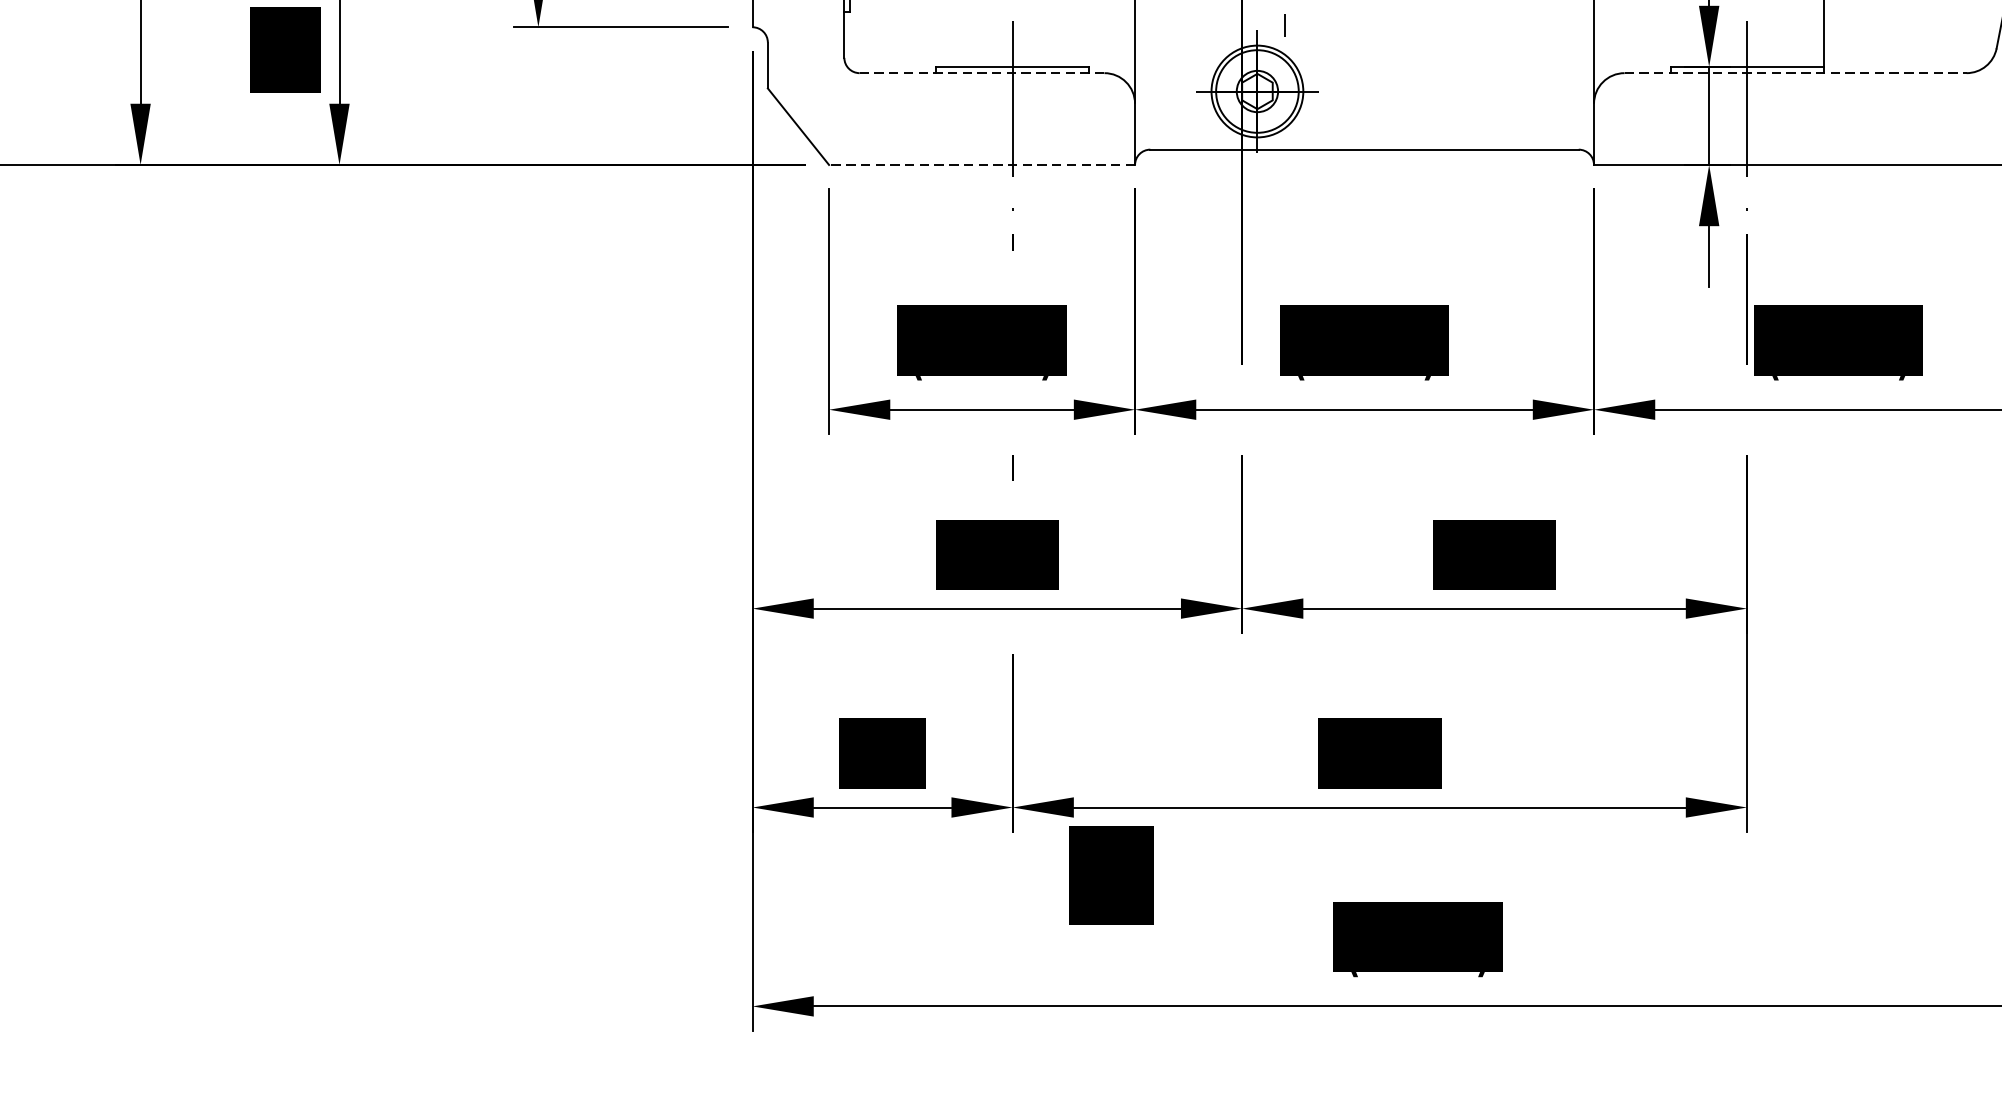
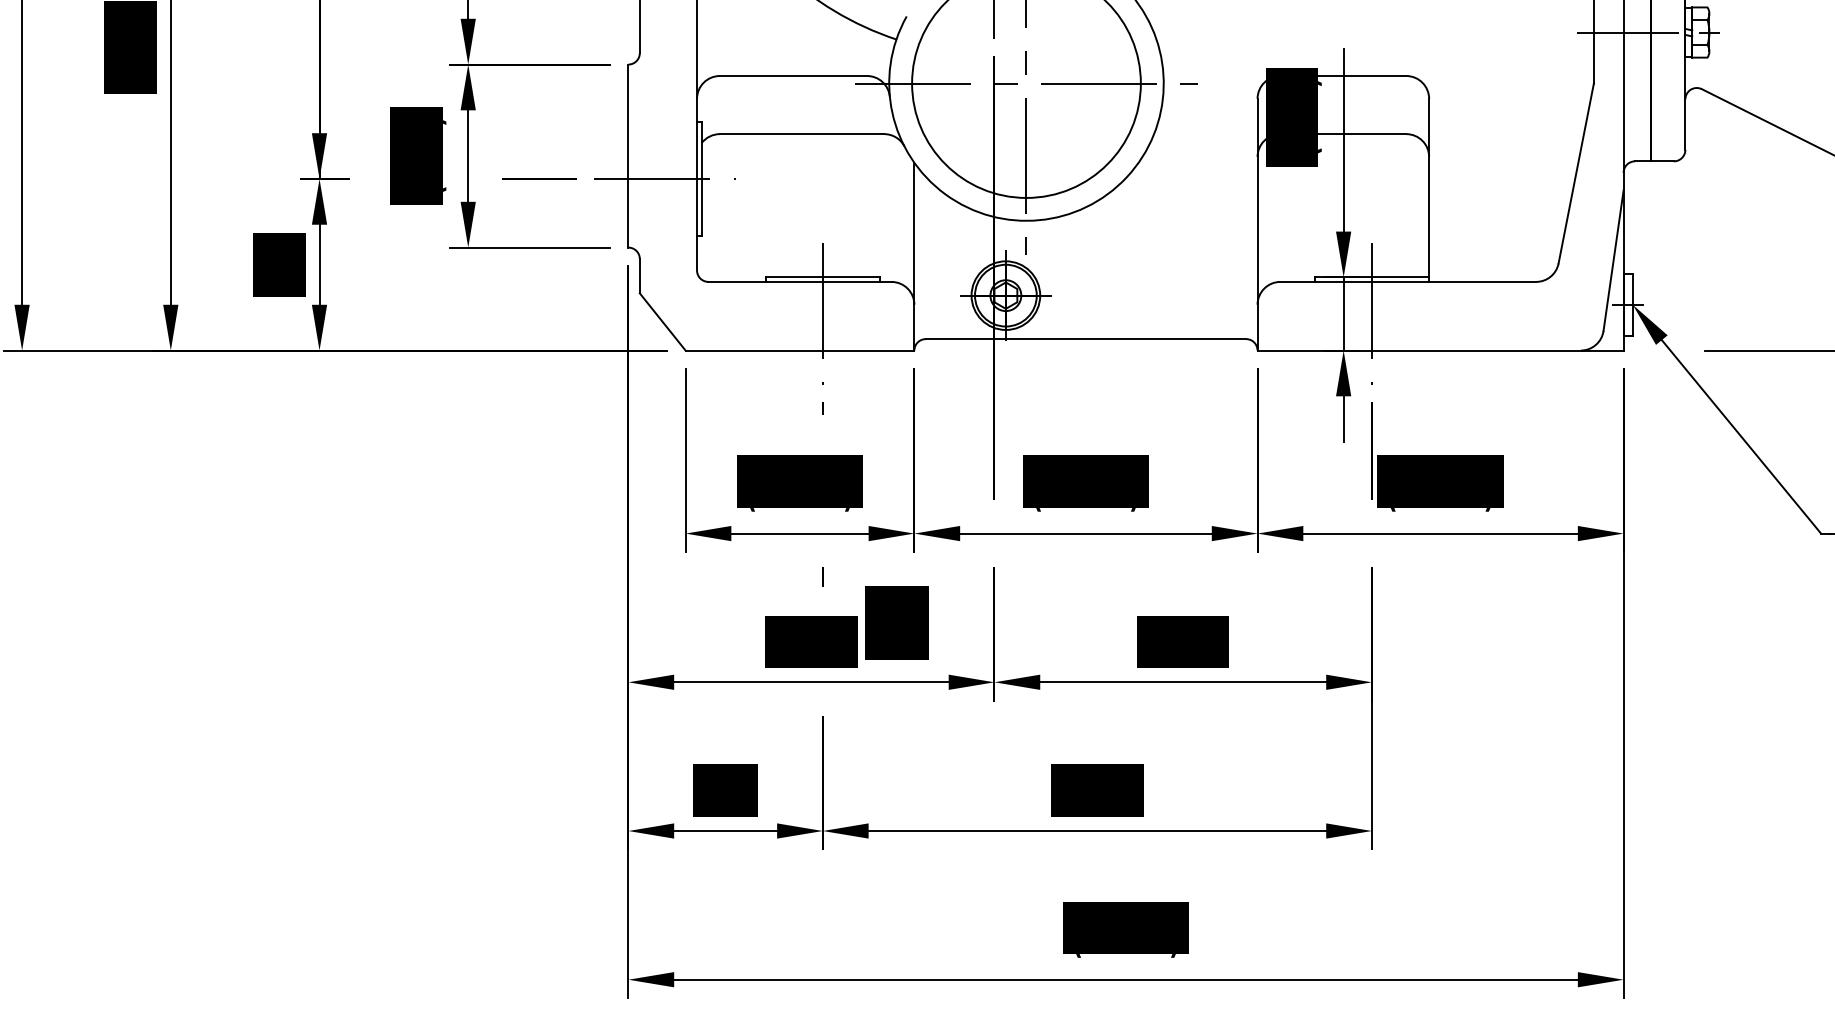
line: (981, 72) -> (799, 281), dashed -> solid
line: (1795, 72) -> (1408, 281), dashed -> solid
line: (981, 164) -> (799, 350), dashed -> solid
text: (1111, 875) -> (896, 622), moved

